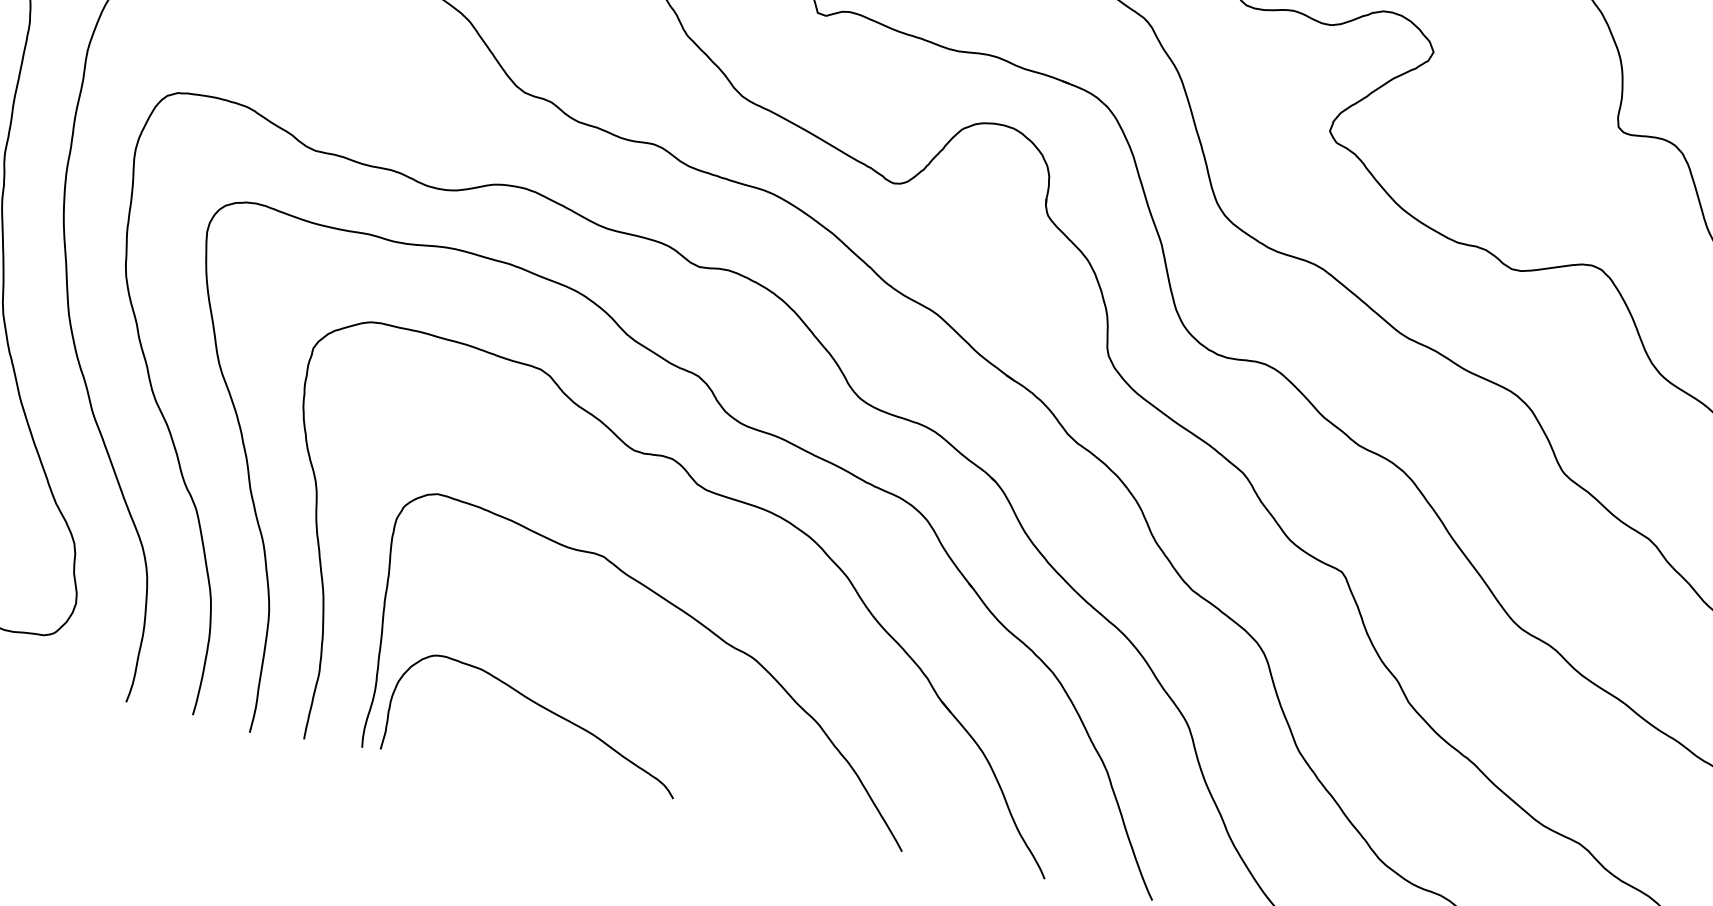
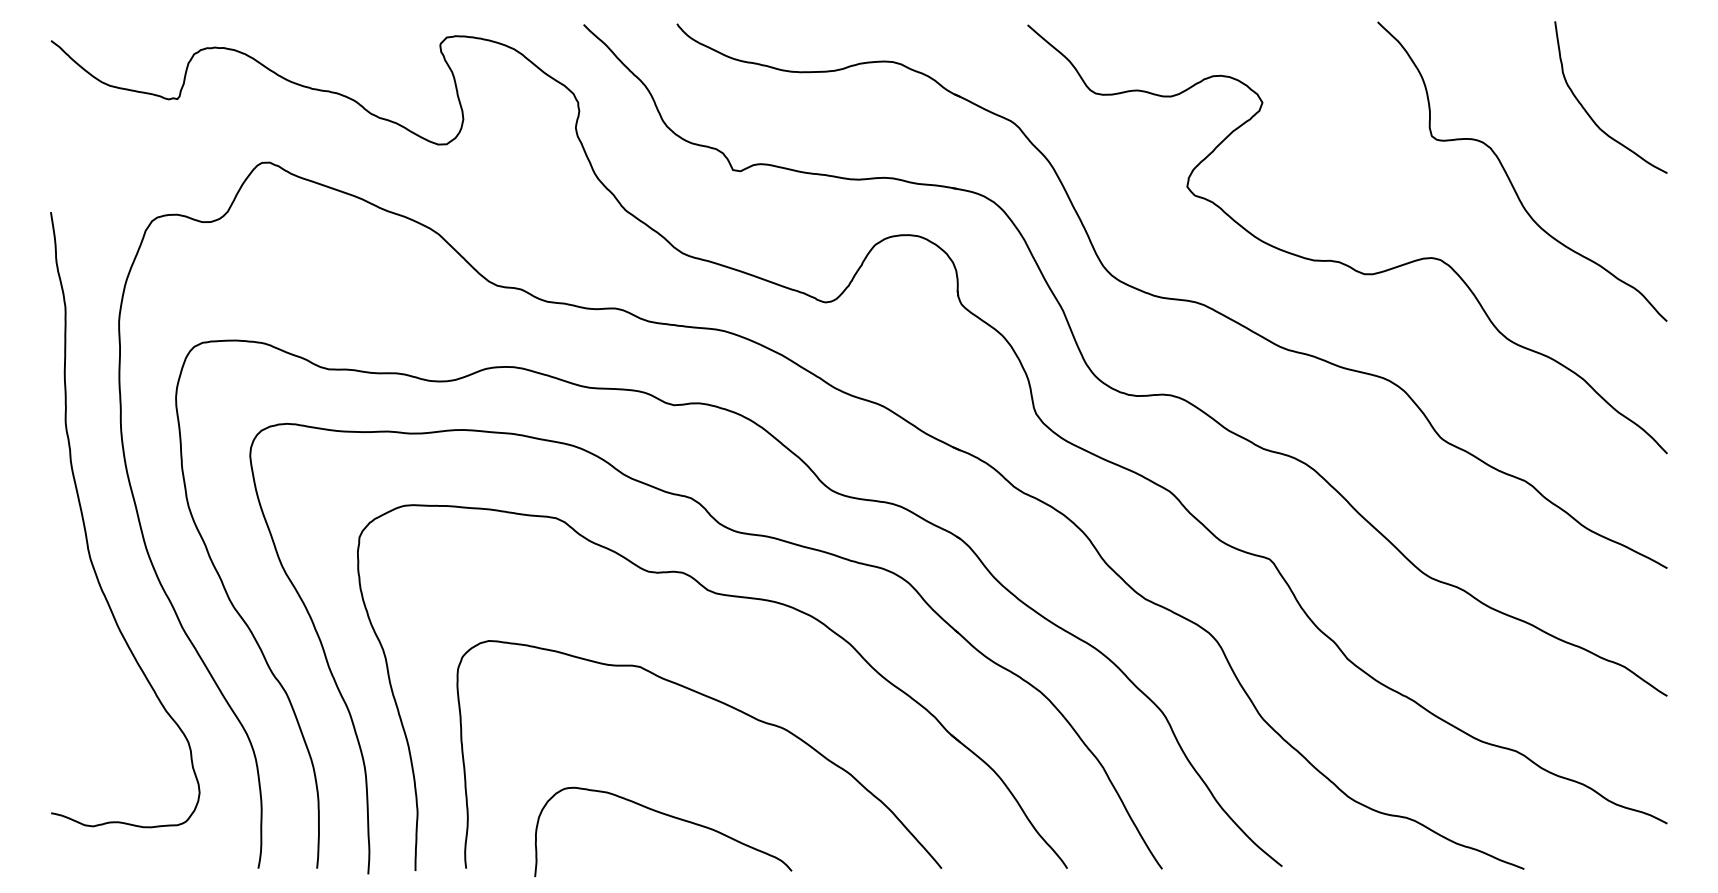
curve: (545, 709) -> (668, 816), moved

